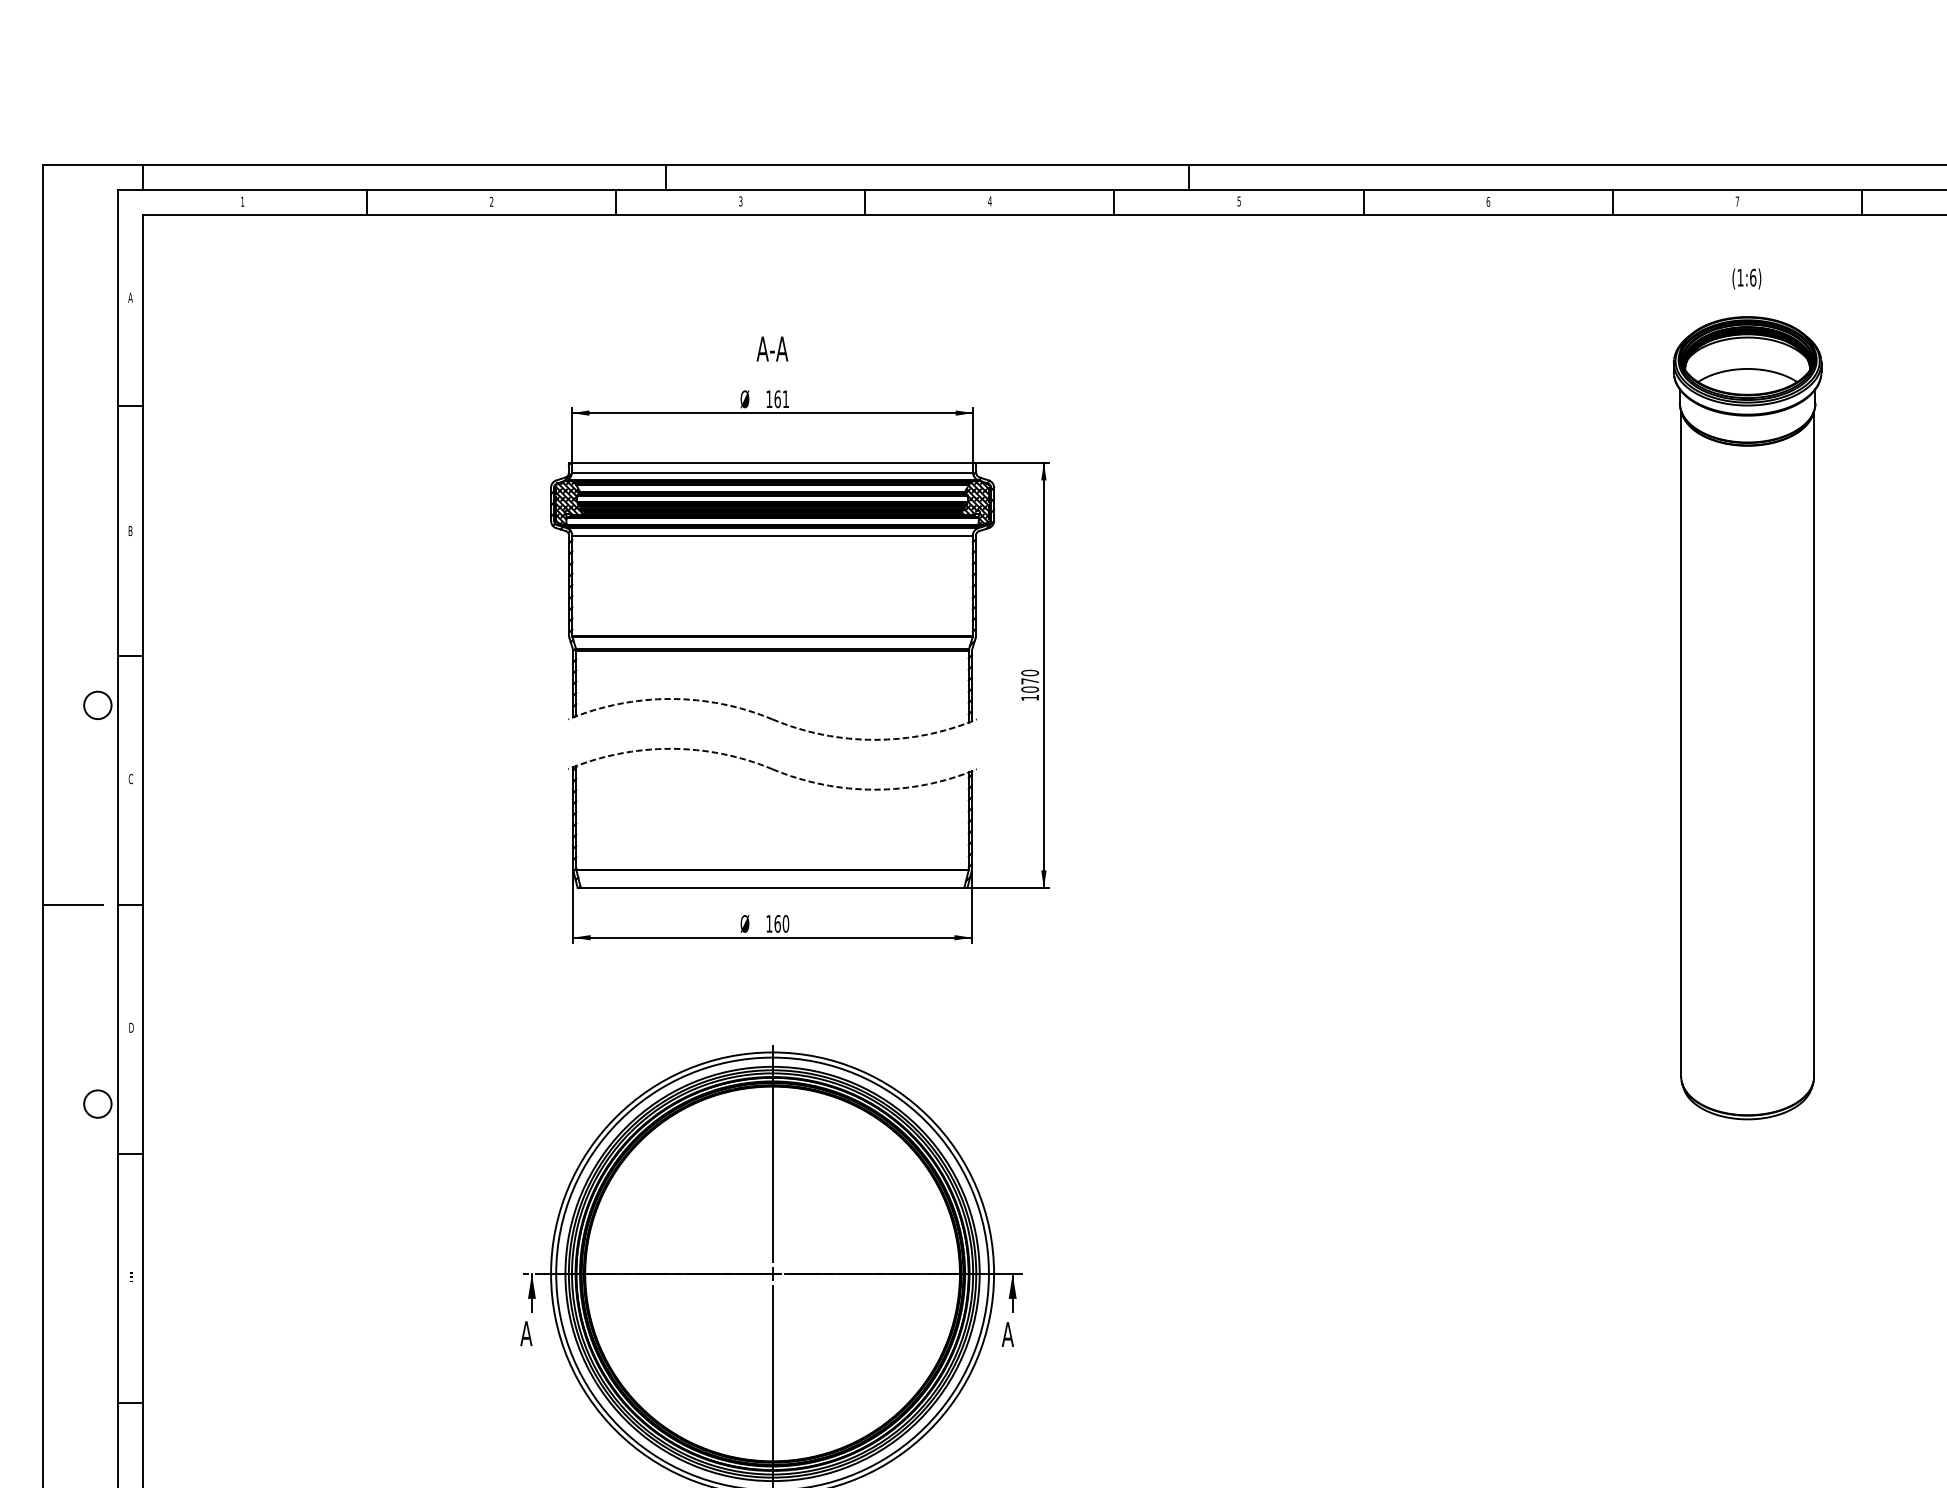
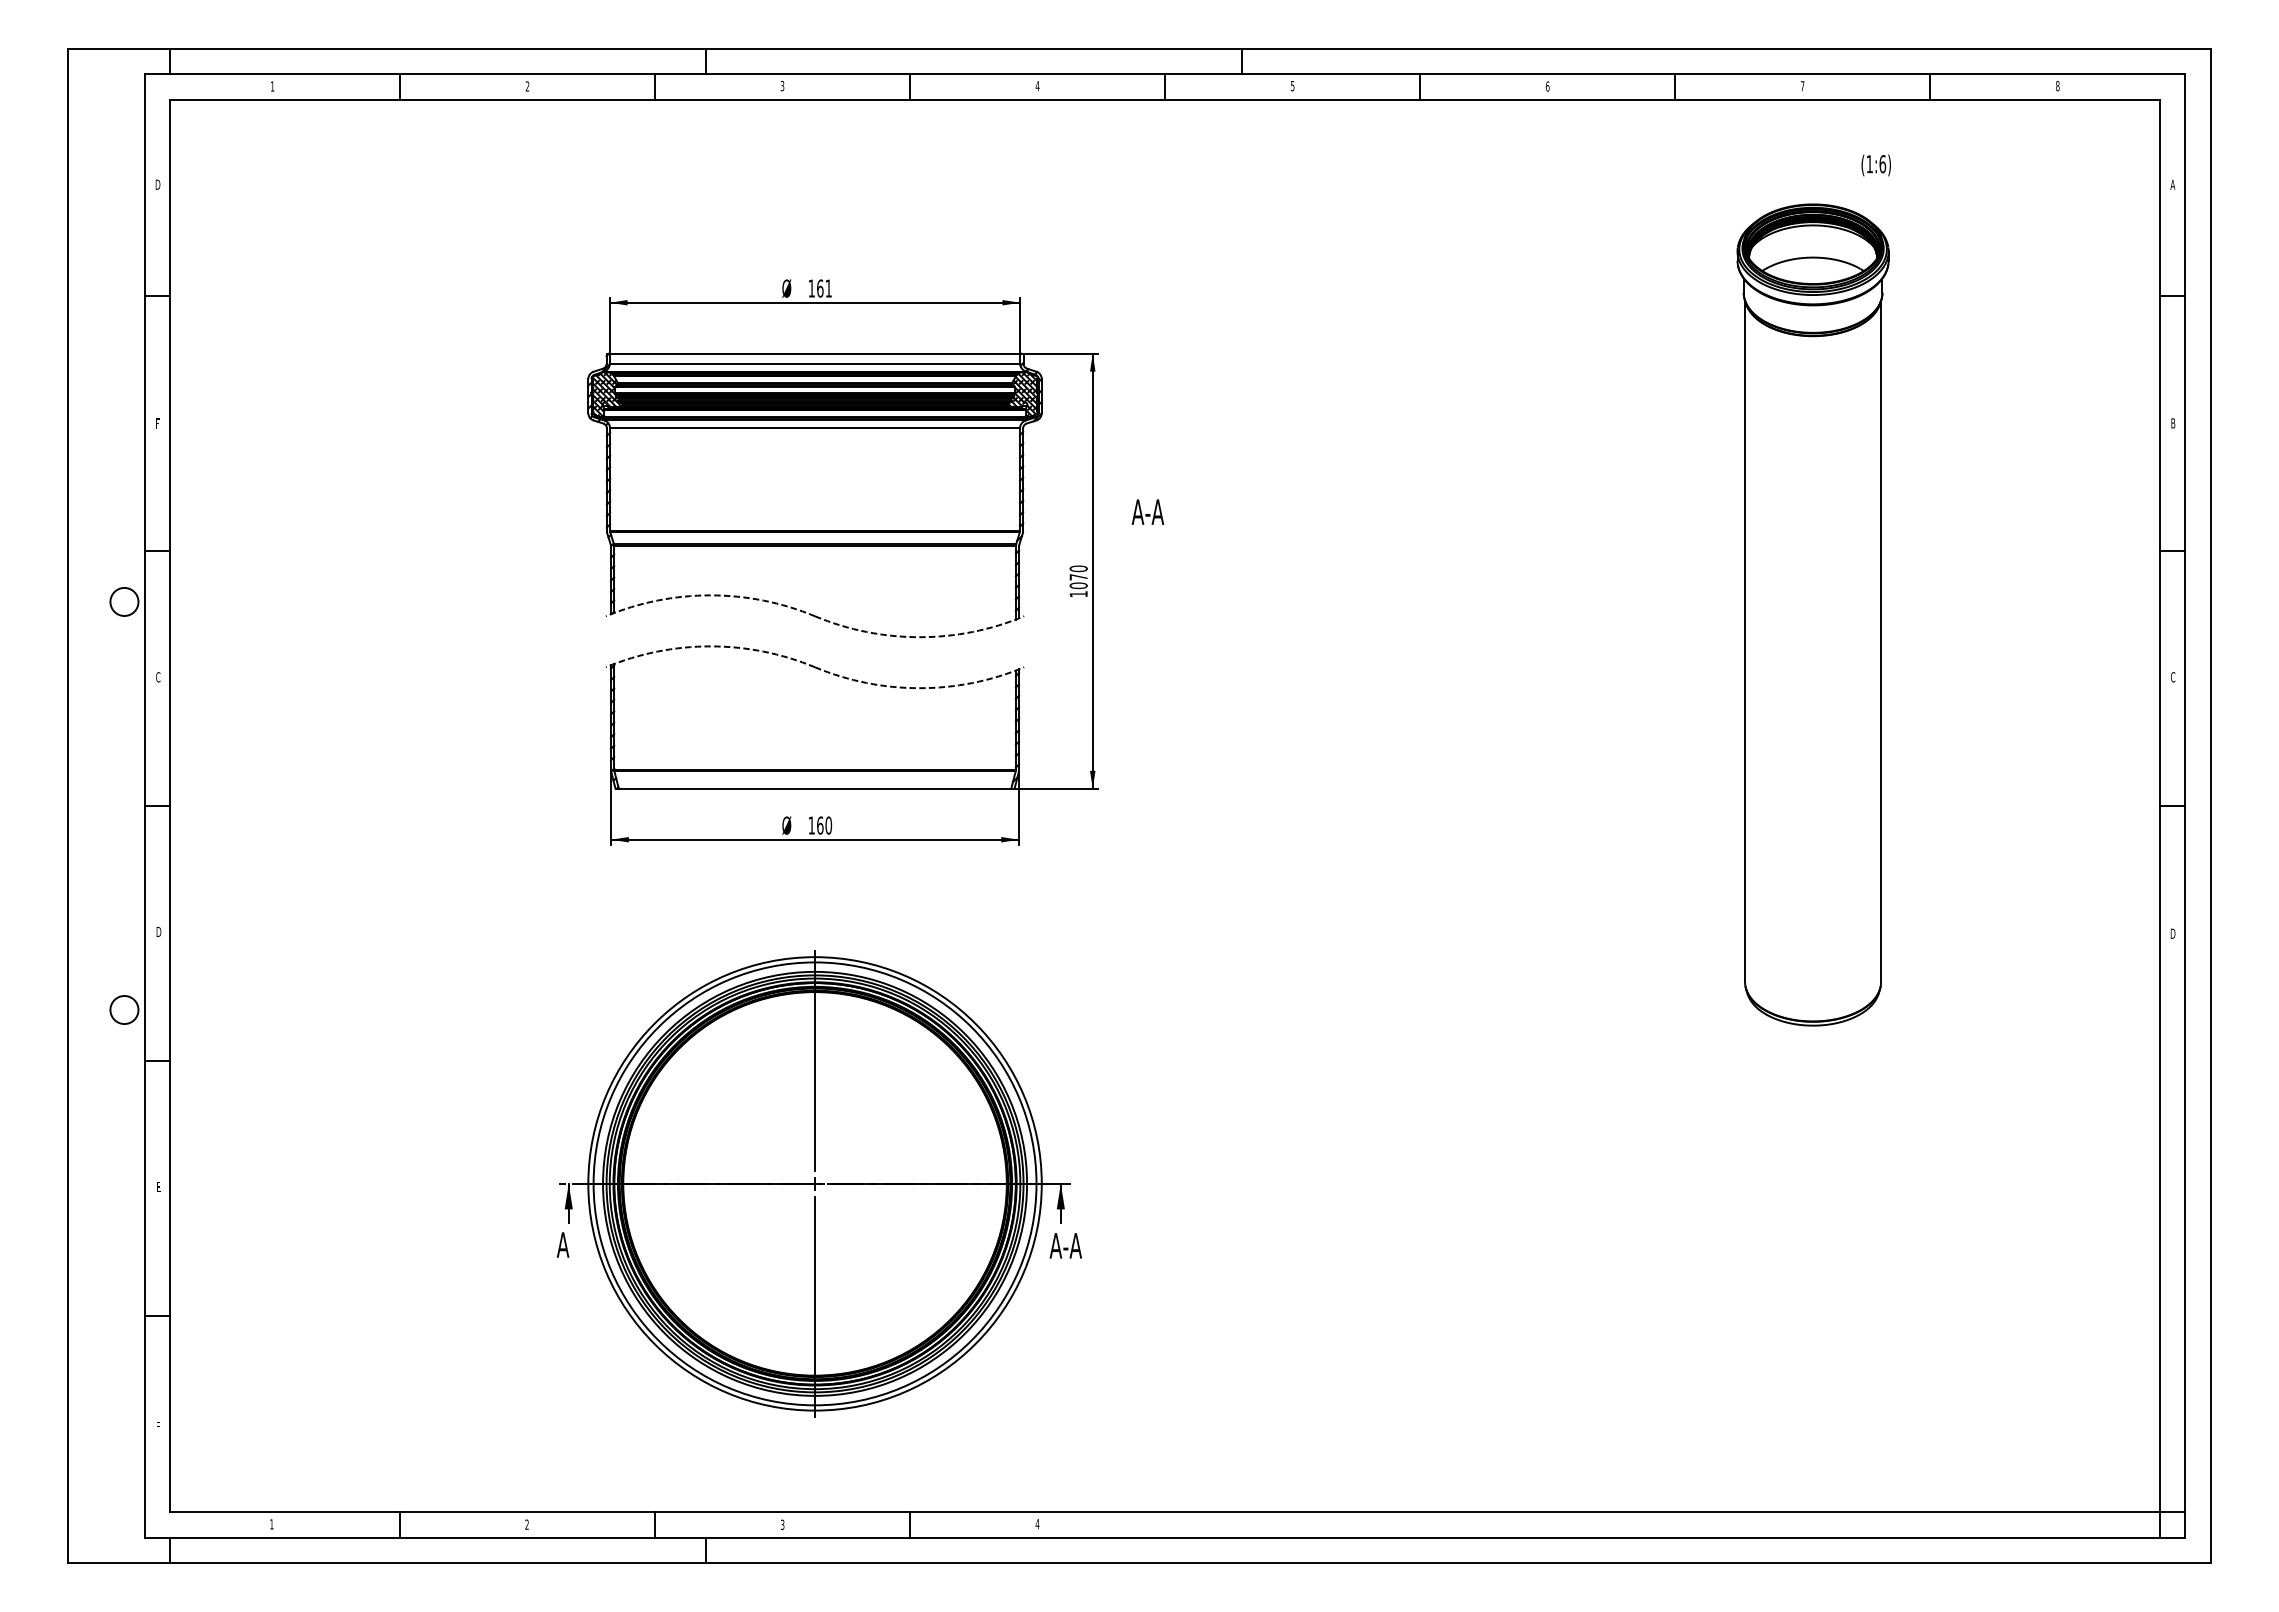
text: (1746, 279) -> (1875, 165), moved
text: (130, 297) -> (157, 184), A -> D
text: (772, 348) -> (1147, 511), moved
text: (130, 531) -> (157, 423), B -> F
line: (72, 905) -> (98, 806), removed
text: (1024, 1334) -> (1072, 1245), A -> A-A

